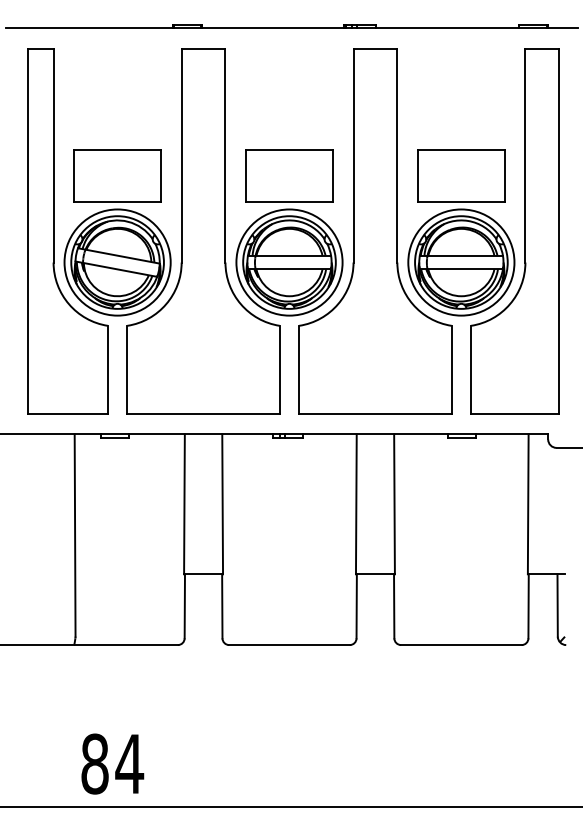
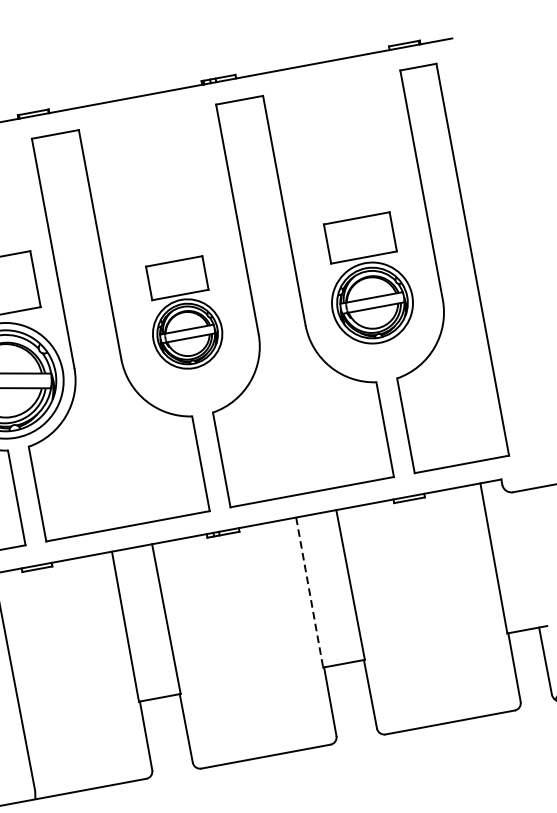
part: (289, 232) -> (184, 314), size x0.6
part: (461, 232) -> (368, 280), size x0.7
line: (356, 504) -> (309, 592), solid -> dashed

